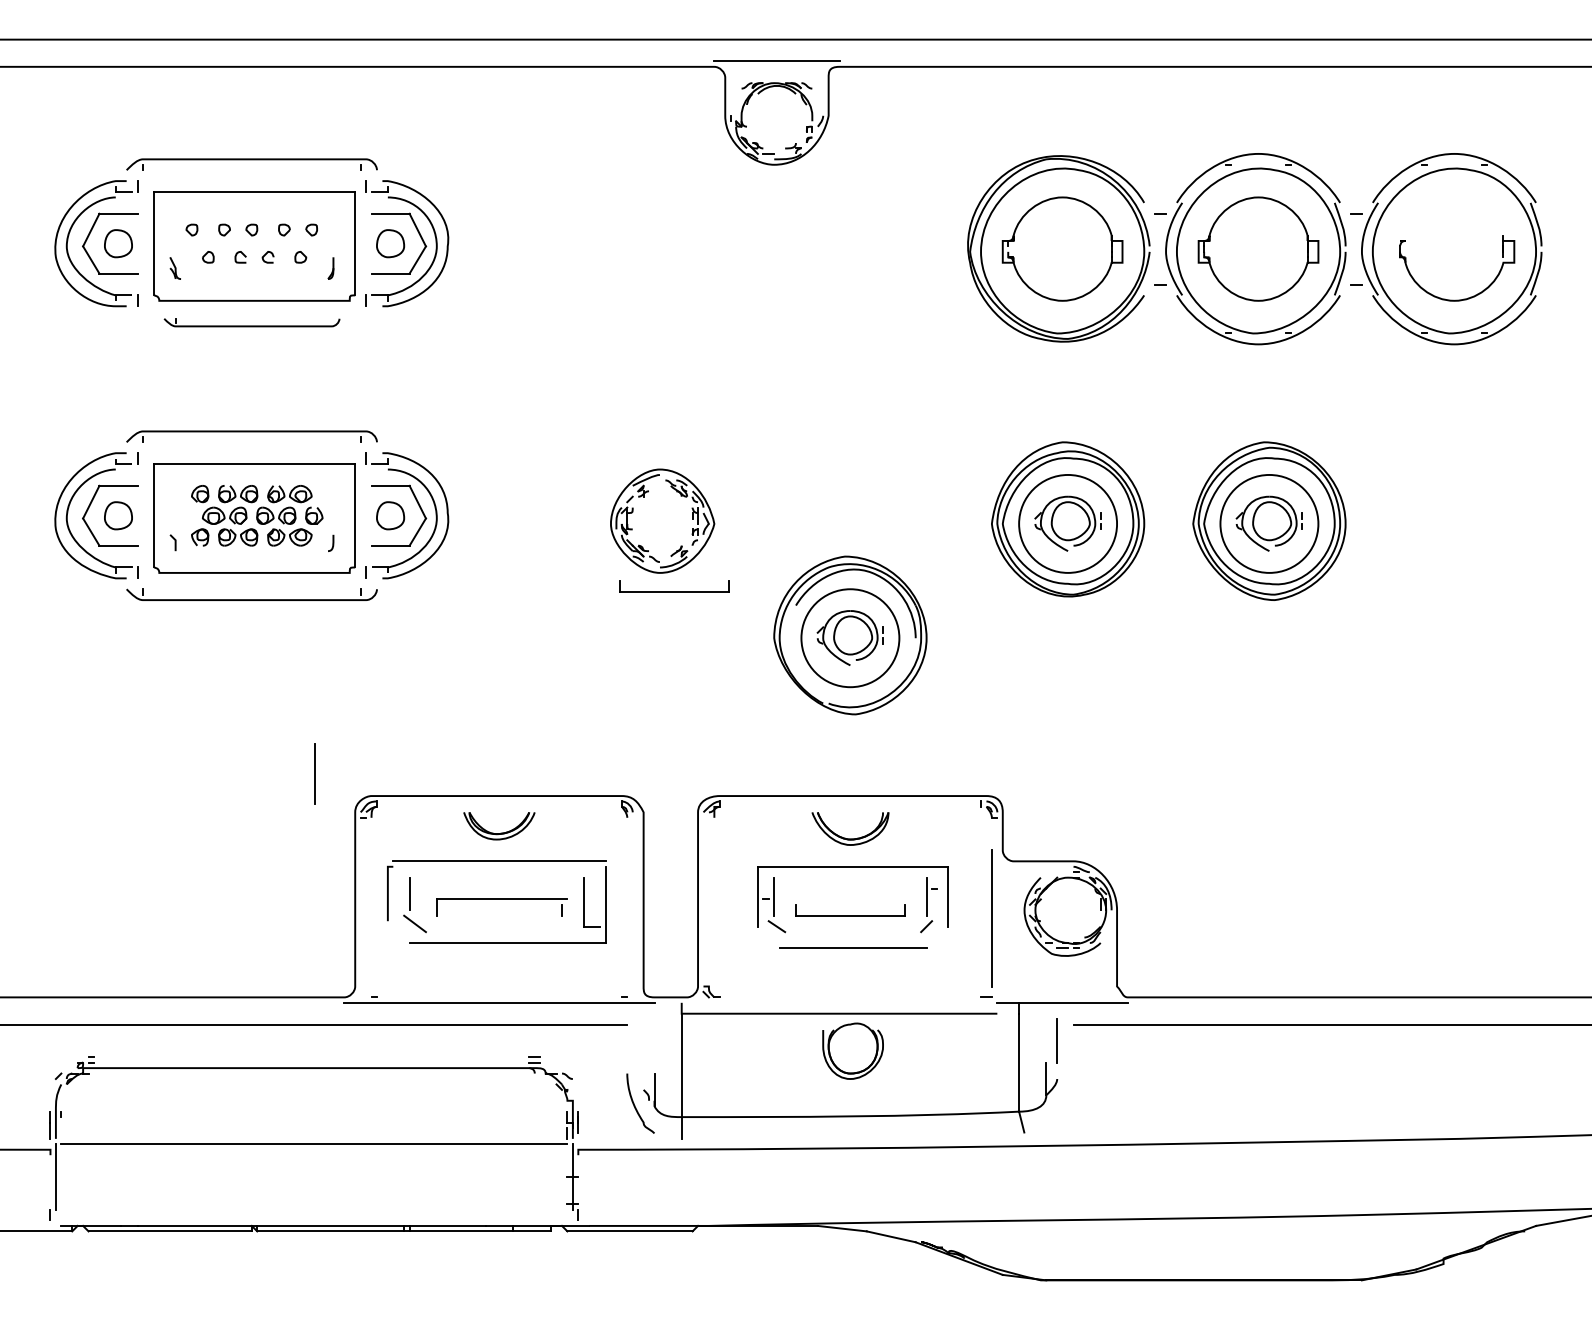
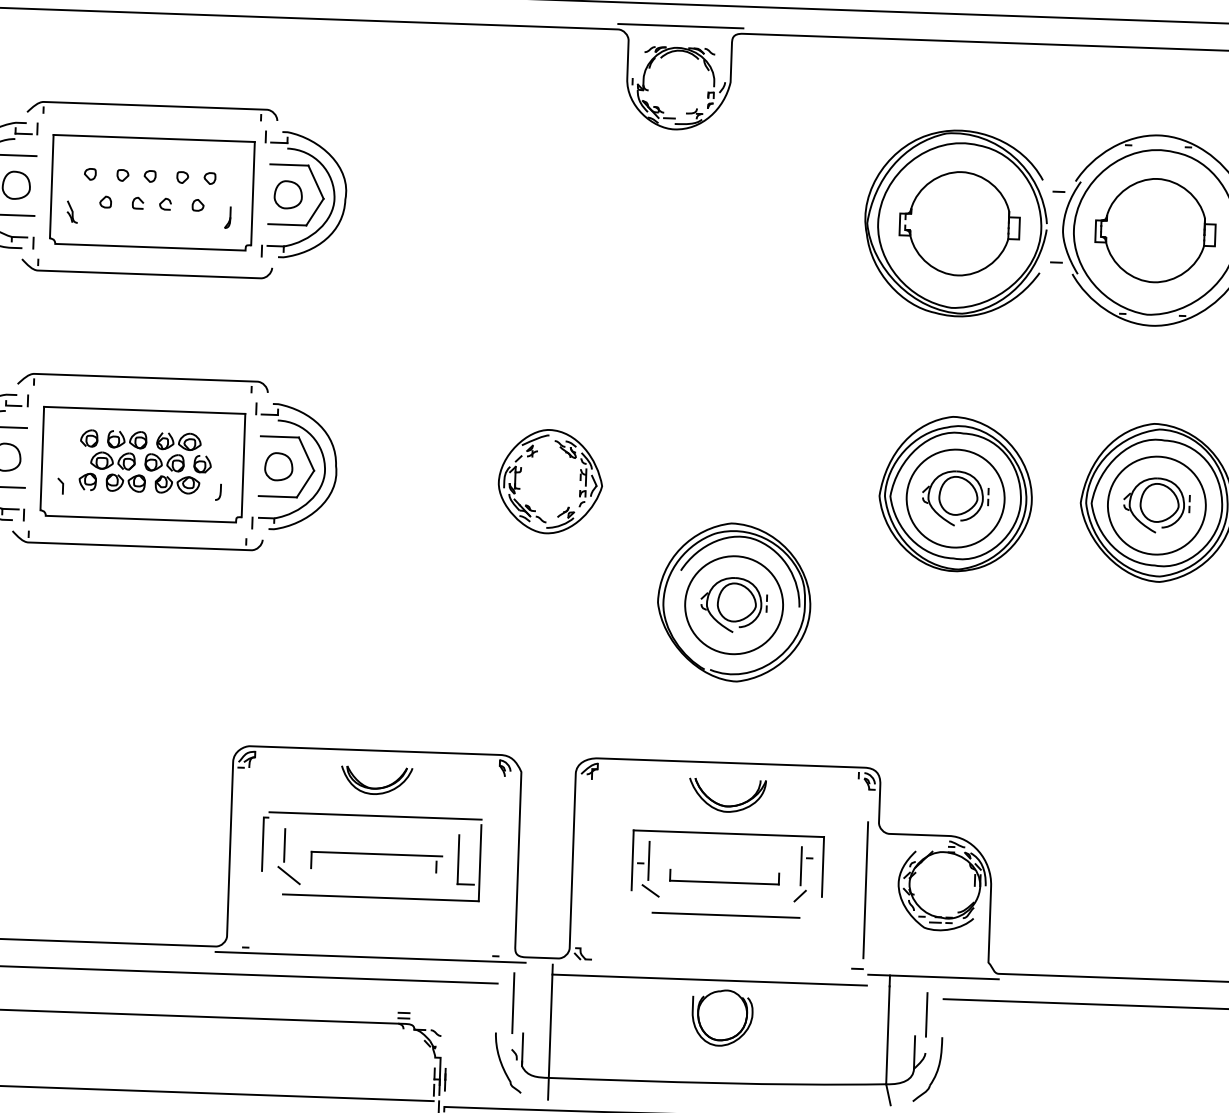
part: (251, 322) -> (146, 268), size x1.43
part: (674, 586) -> (560, 547), removed
line: (314, 773) -> (513, 1003), moved
part: (1067, 1099) -> (934, 1073), added

